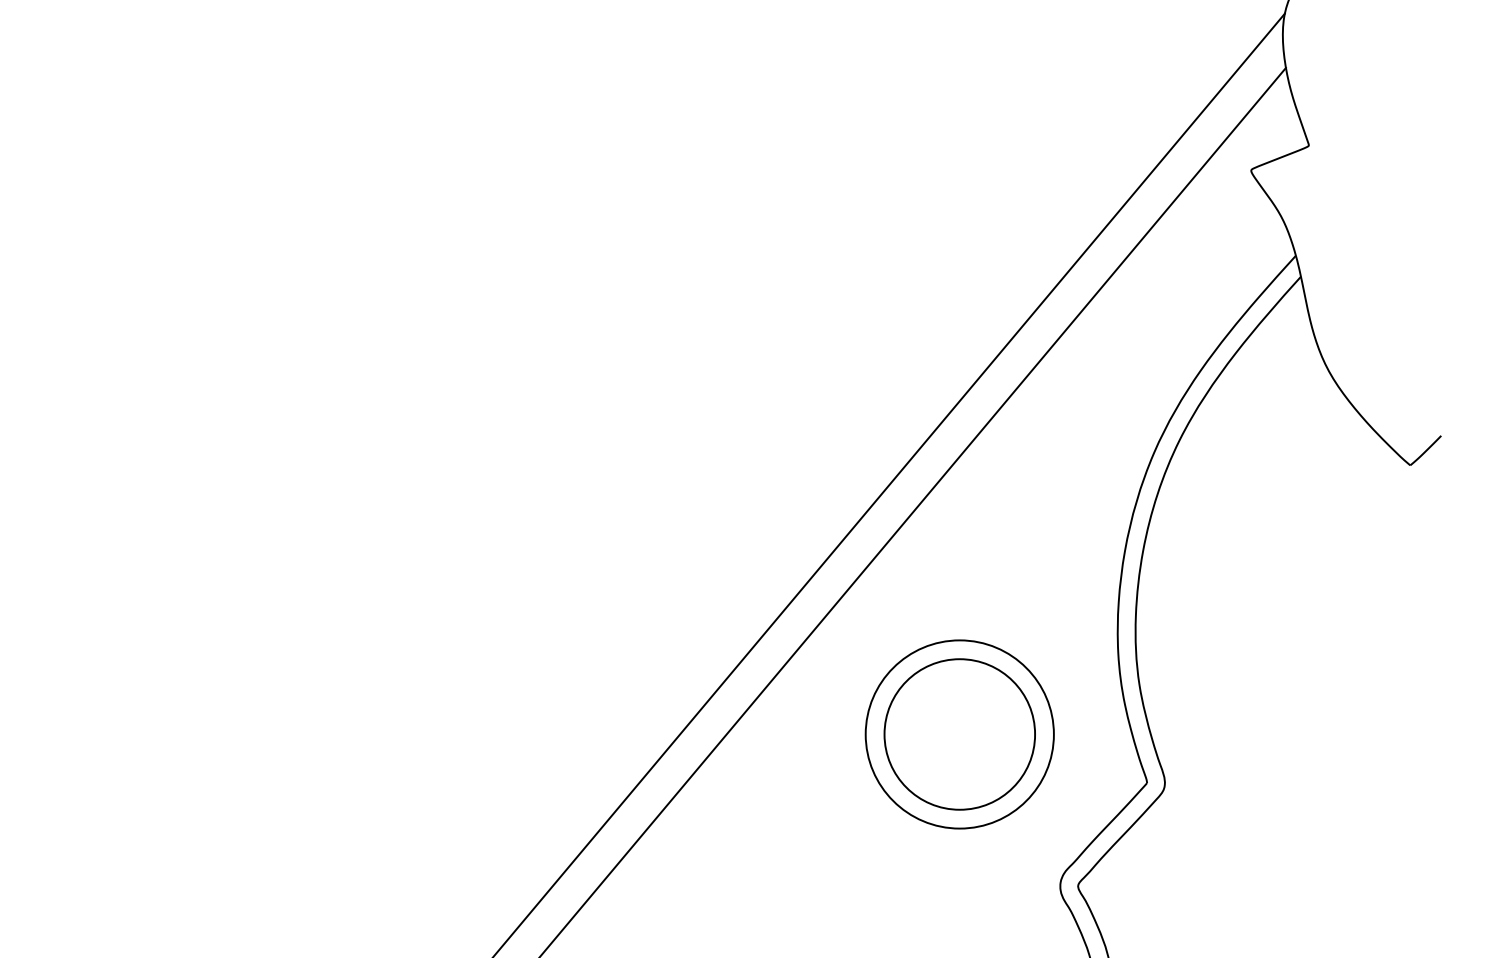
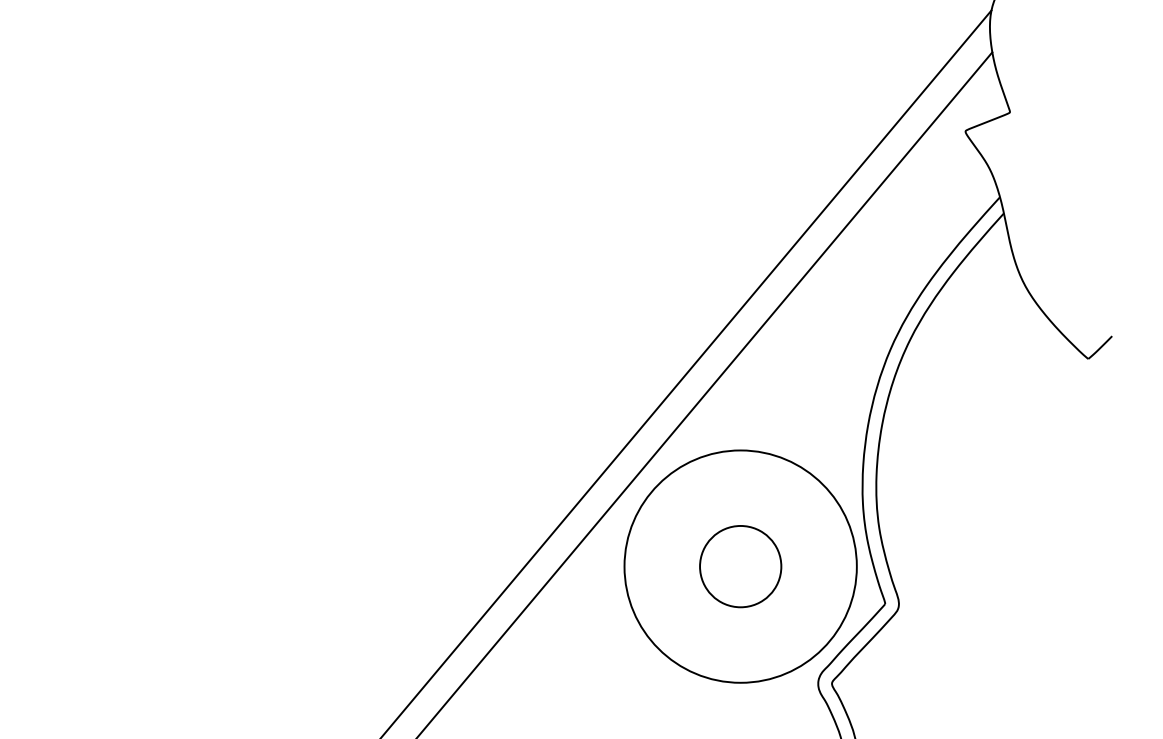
circle: (959, 734) -> (740, 566), size x0.7
circle: (959, 734) -> (740, 566), size x1.6

